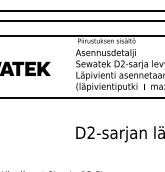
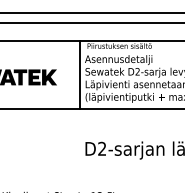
line: (71, 66) -> (80, 74), added

